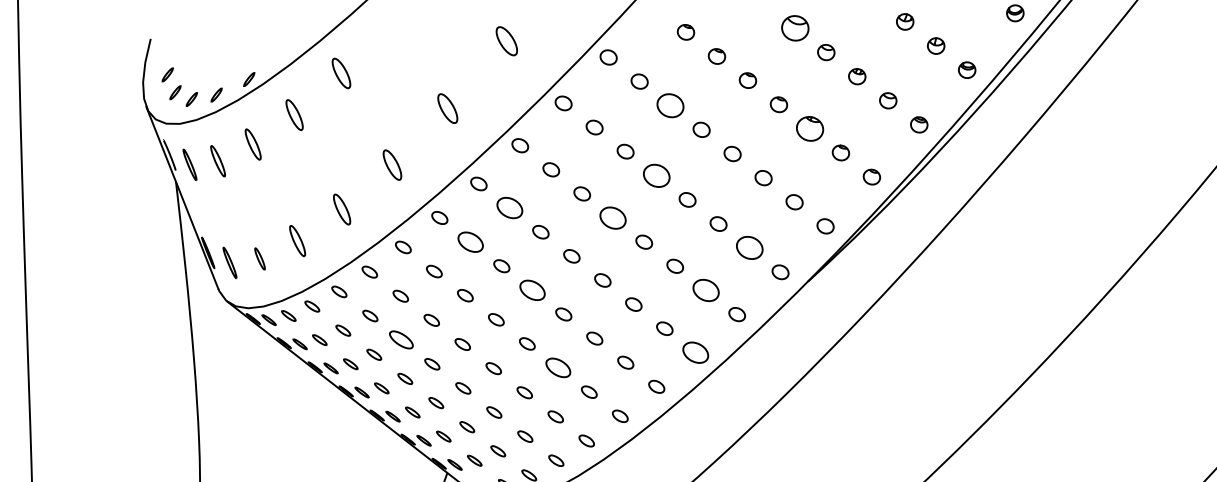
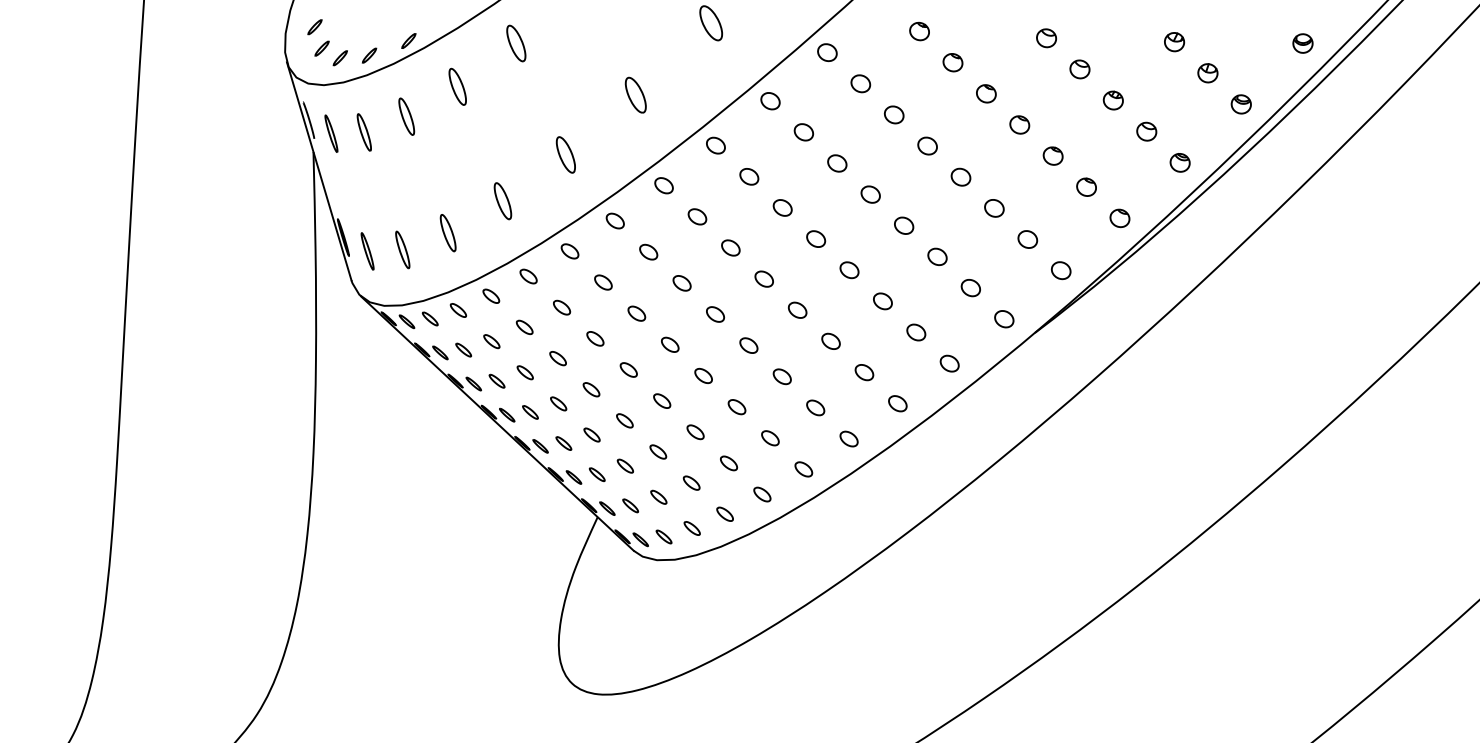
part: (795, 28) -> (1046, 38), size x0.62
part: (670, 105) -> (894, 114), size x0.62
part: (809, 128) -> (1052, 155), size x0.62
part: (656, 175) -> (870, 194), size x0.62
part: (509, 207) -> (697, 216), size x0.62
part: (613, 217) -> (816, 238), size x0.62
part: (470, 241) -> (648, 251), size x0.62
part: (749, 248) -> (970, 288), size x0.62
part: (259, 258) -> (402, 249), size x1.43
part: (532, 290) -> (715, 314), size x0.62
part: (706, 290) -> (916, 332), size x0.62
part: (400, 340) -> (557, 358), size x0.62
part: (695, 352) -> (897, 403), size x0.62
part: (557, 368) -> (736, 407), size x0.62

